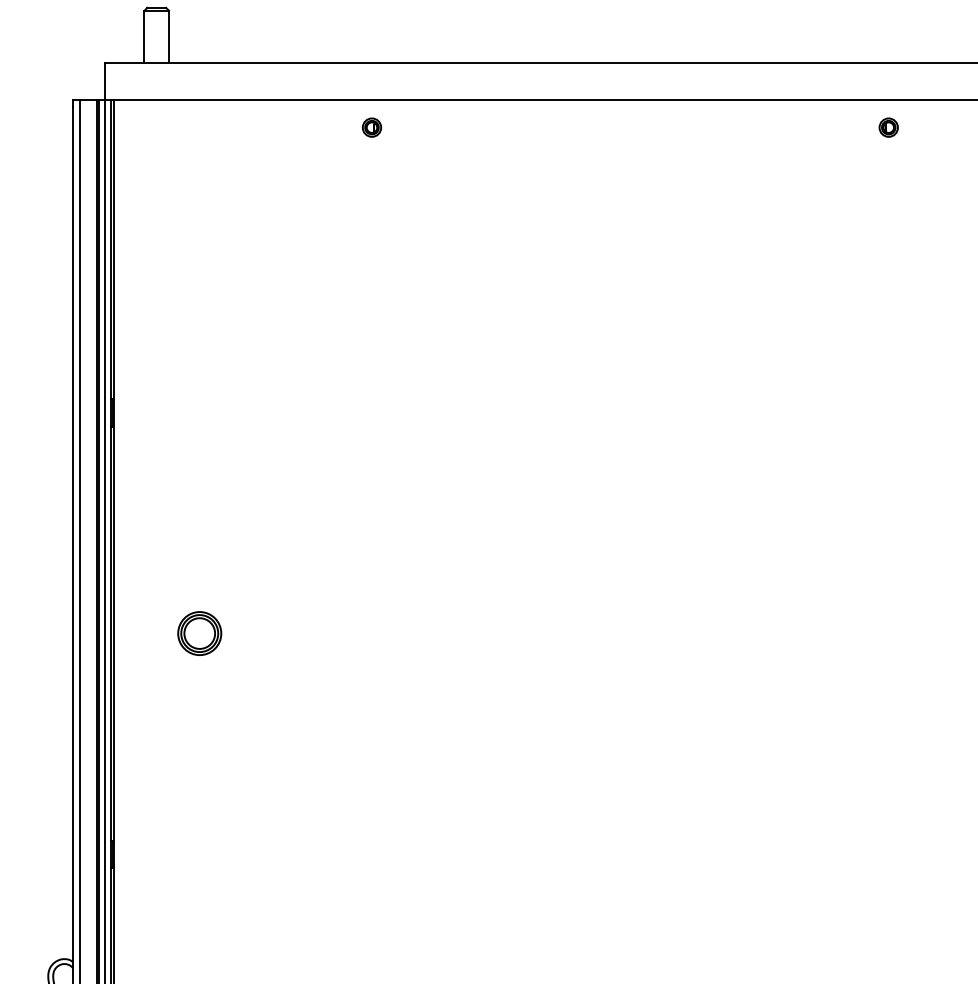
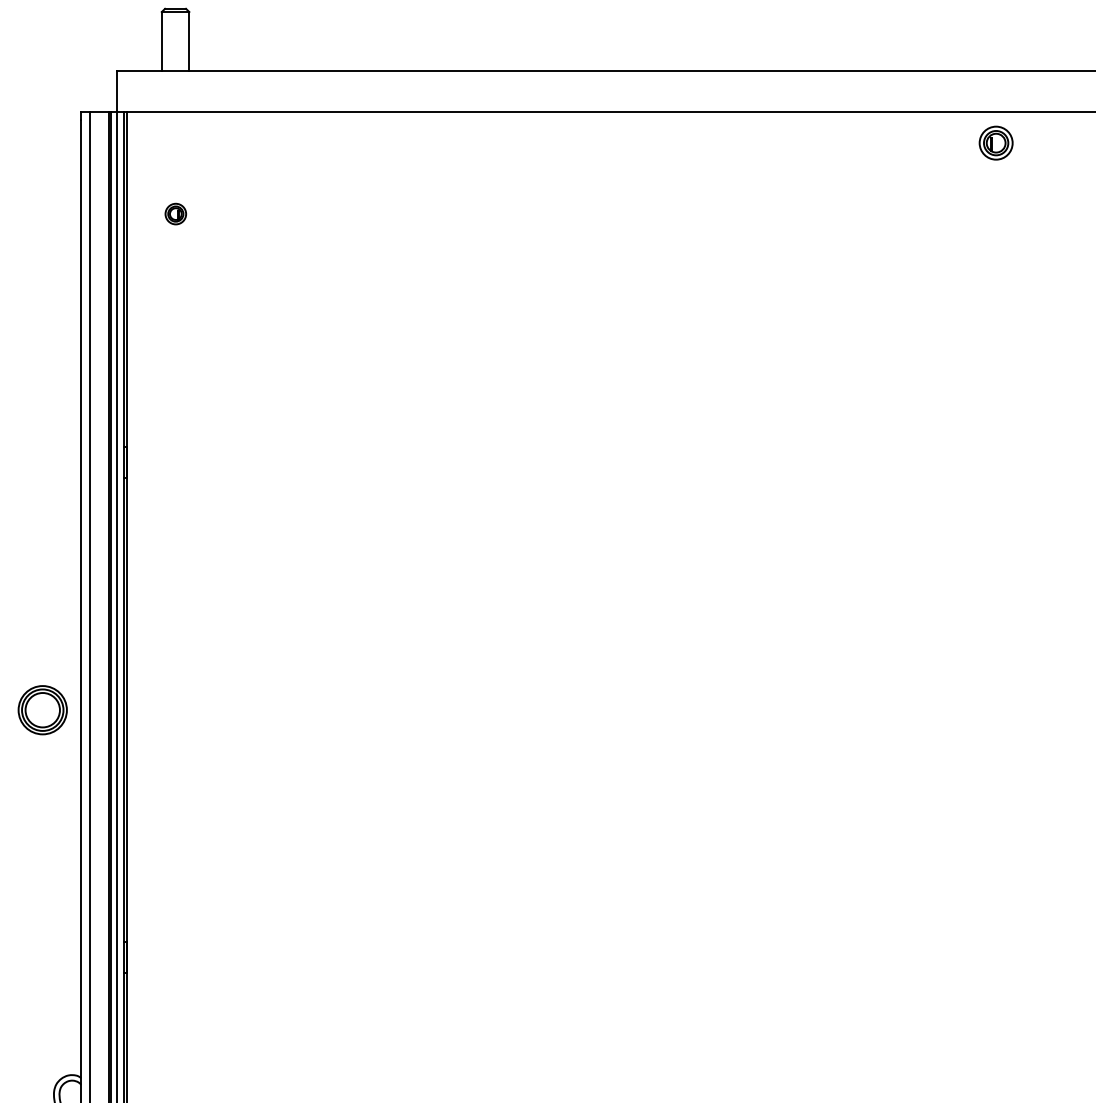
part: (371, 127) -> (175, 213), moved
part: (888, 127) -> (995, 142), size x1.6
part: (199, 633) -> (42, 710), moved

